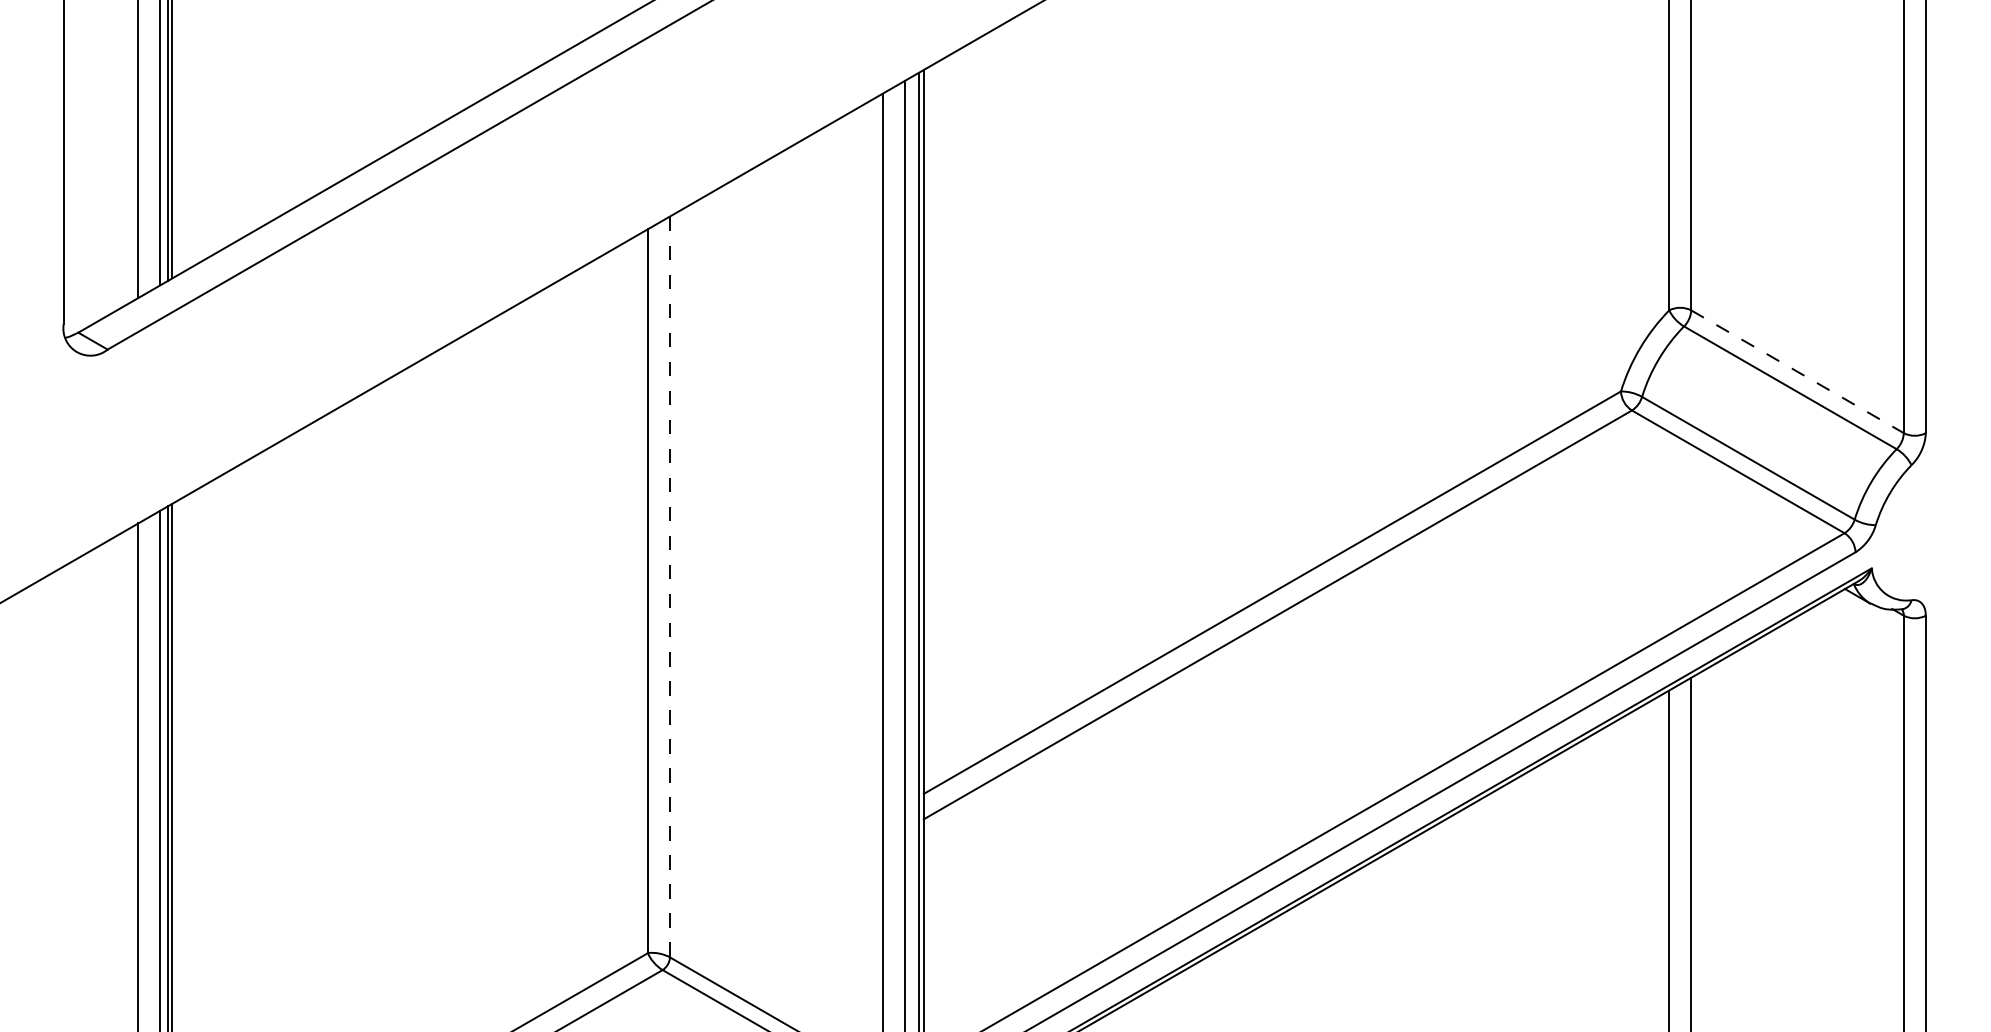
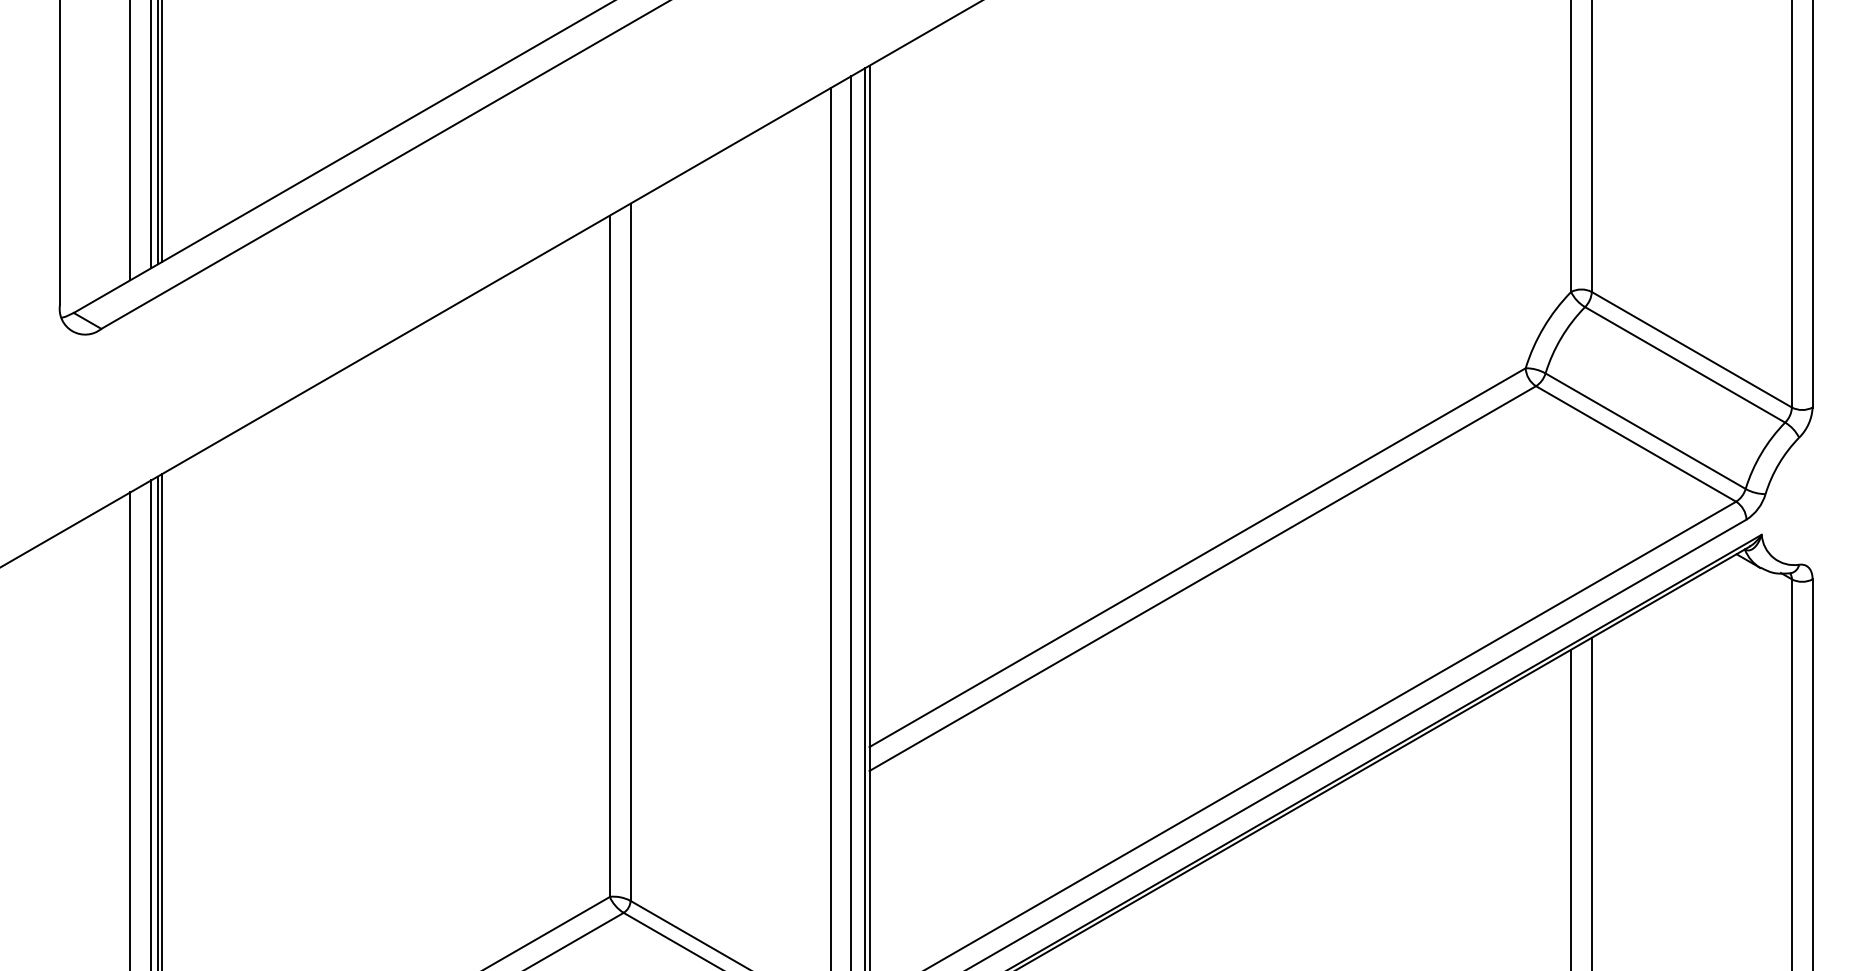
line: (1797, 371) -> (1691, 349), dashed -> solid
line: (669, 587) -> (630, 552), dashed -> solid

